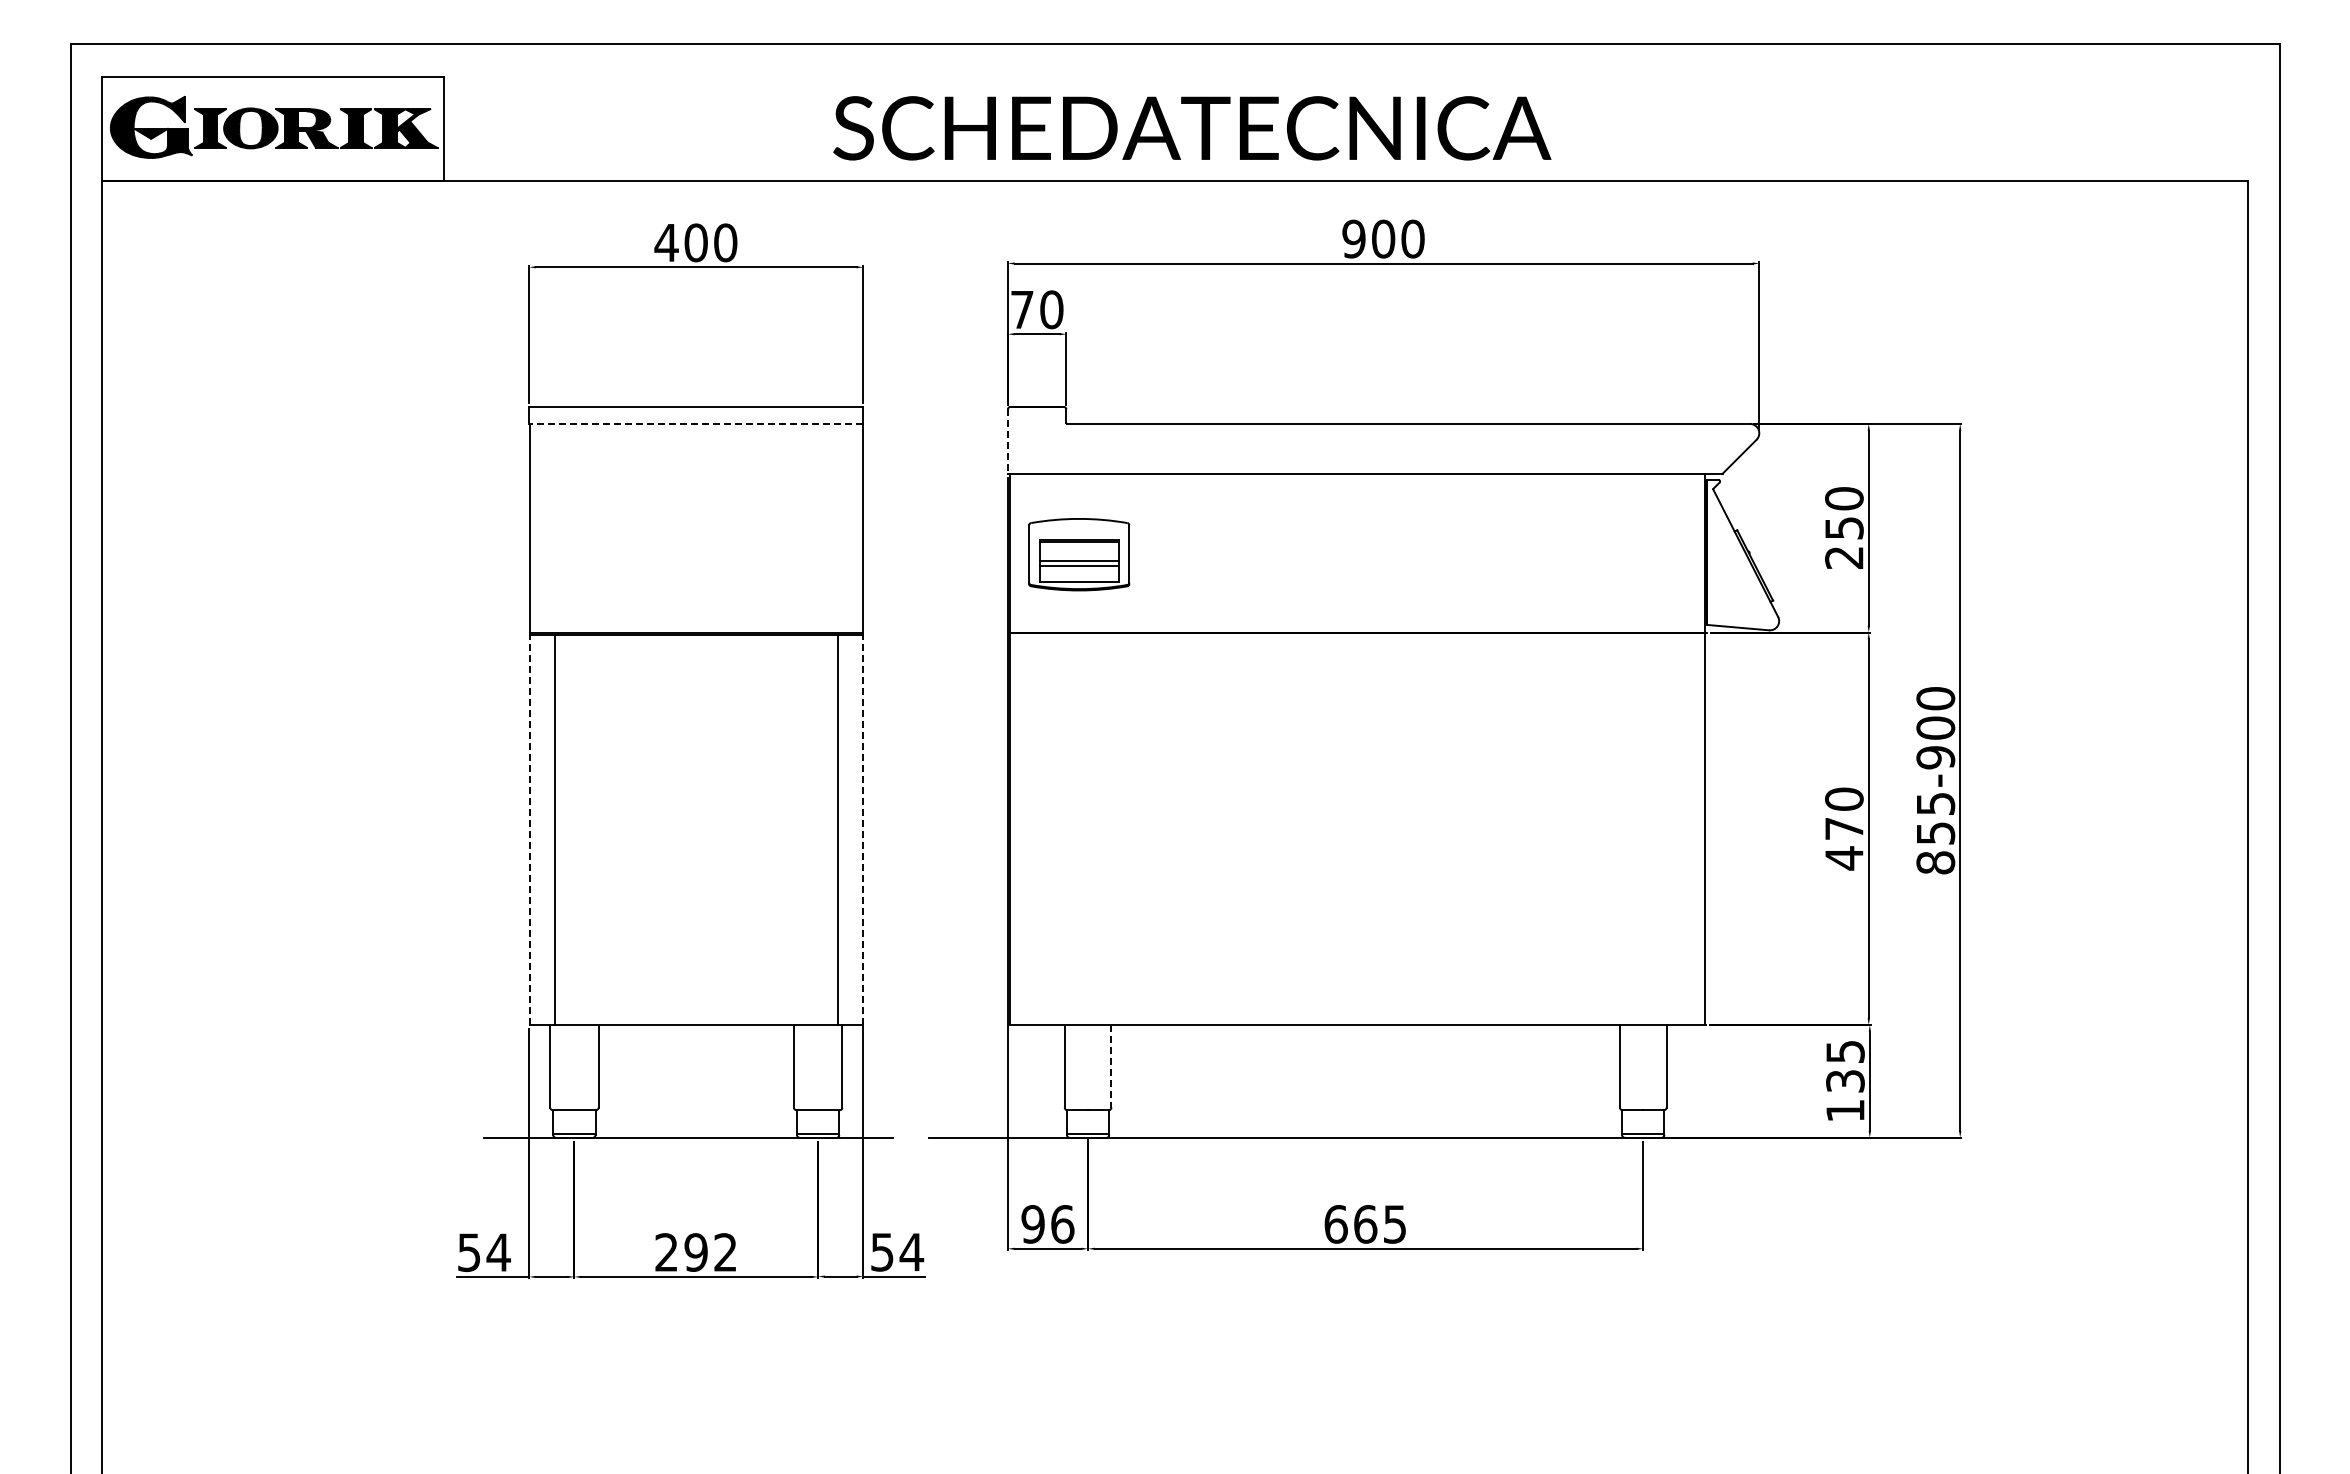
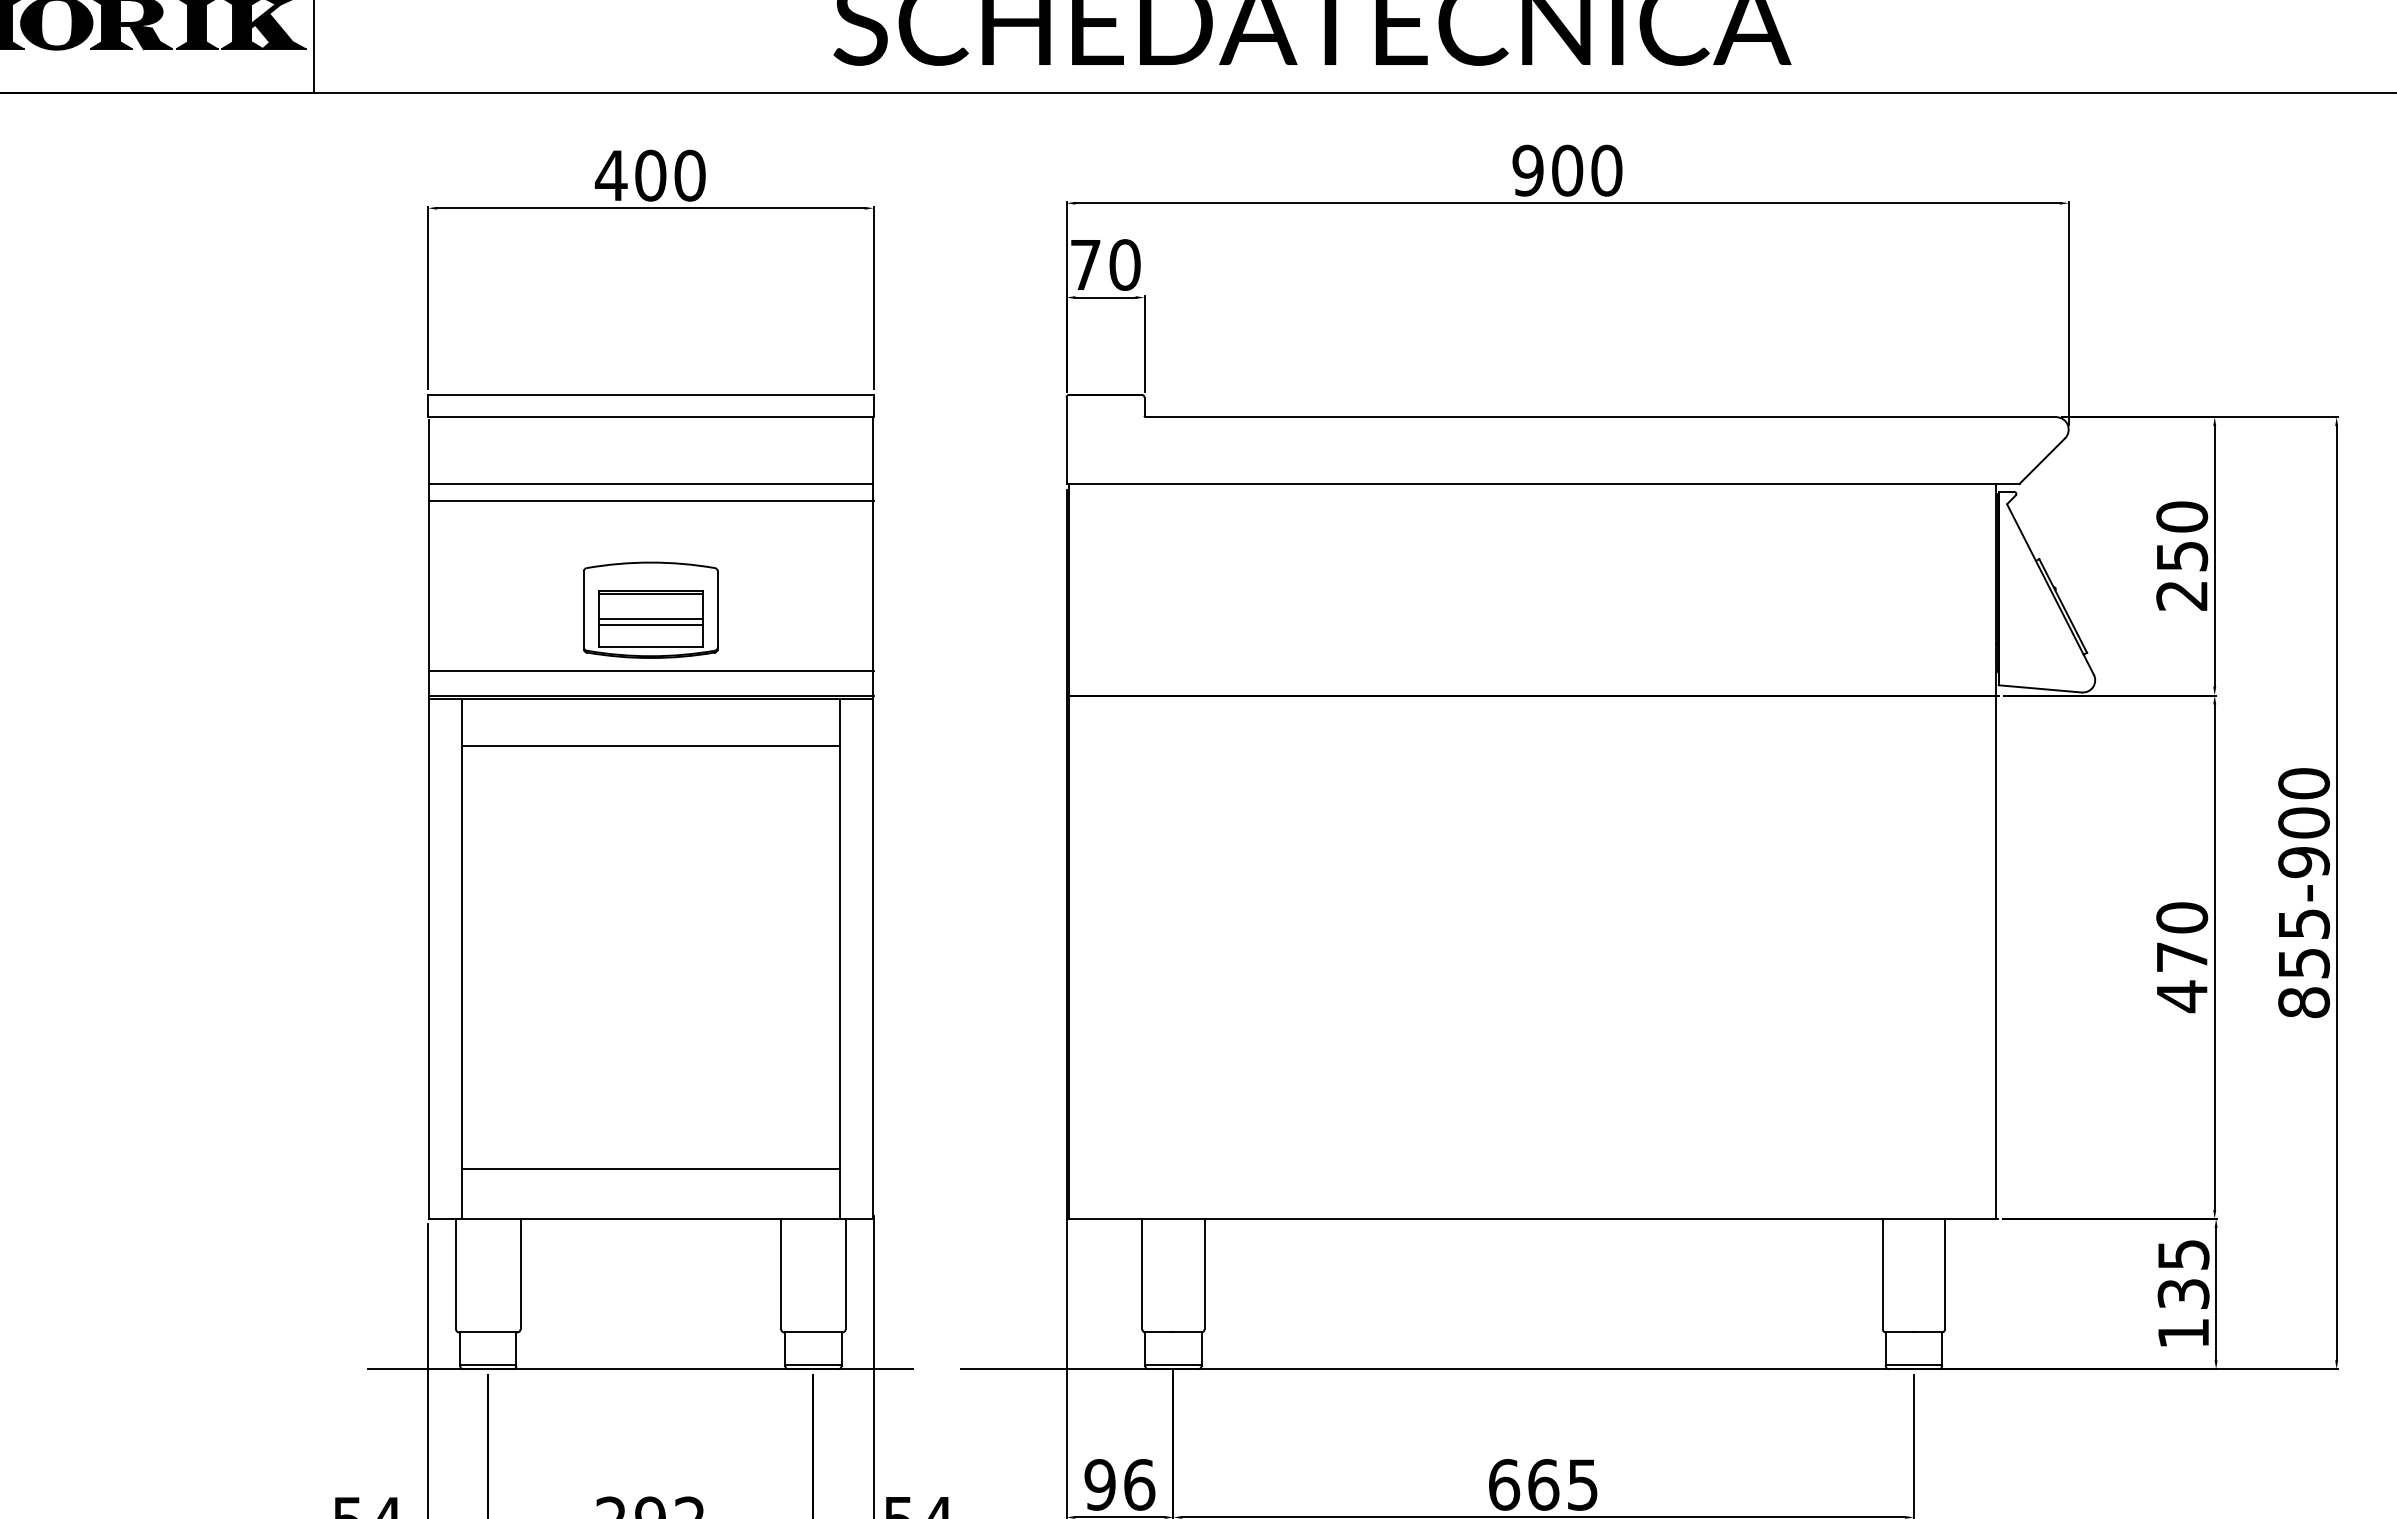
line: (696, 423) -> (651, 416), dashed -> solid
line: (1007, 442) -> (1065, 441), dashed -> solid
line: (695, 473) -> (649, 483), added
line: (696, 486) -> (651, 500), added
part: (1079, 554) -> (651, 610), moved
line: (696, 614) -> (651, 671), added
line: (695, 670) -> (649, 746), added
line: (529, 828) -> (428, 956), dashed -> solid
line: (862, 828) -> (872, 956), dashed -> solid
line: (695, 987) -> (649, 1168), added
line: (1111, 1066) -> (1204, 1274), dashed -> solid

